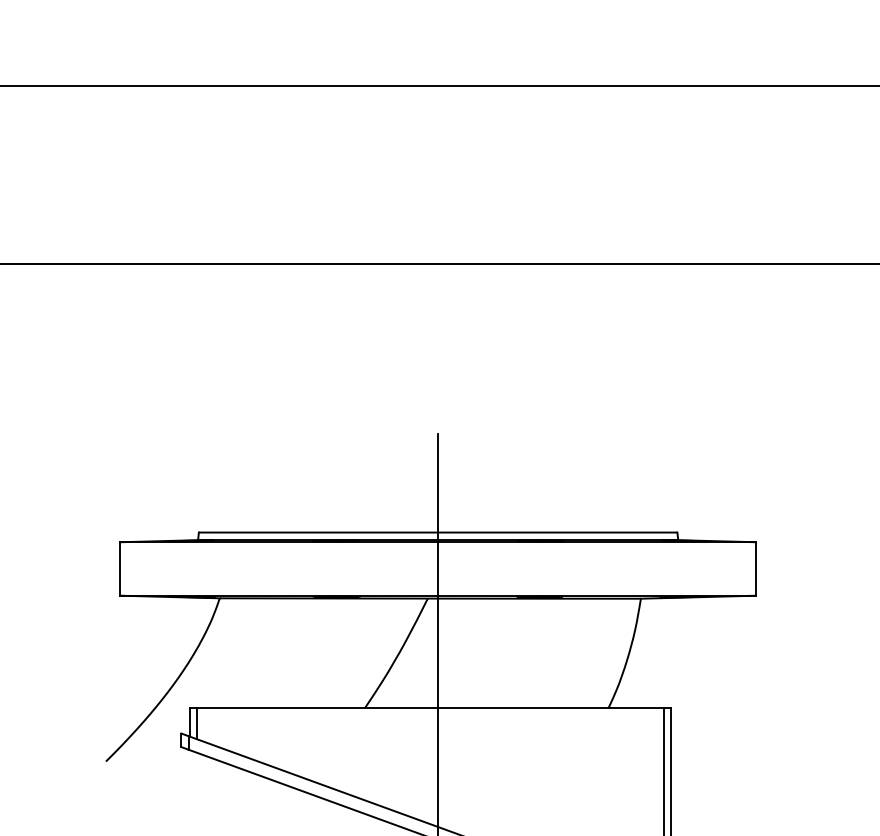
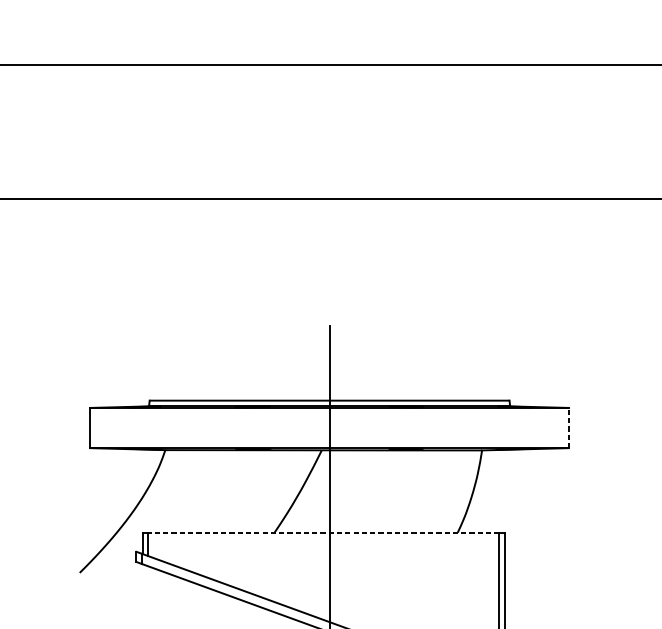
line: (756, 568) -> (569, 427), solid -> dashed
line: (430, 708) -> (323, 532), solid -> dashed

